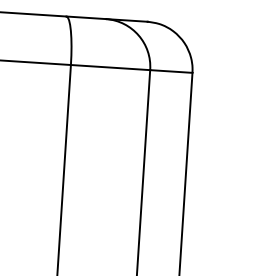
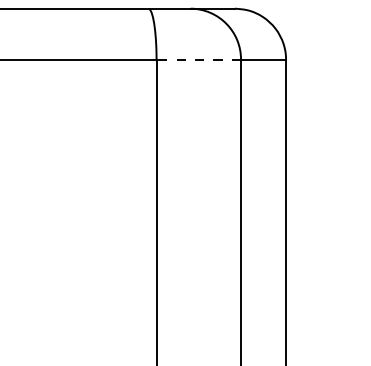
line: (110, 67) -> (198, 59), solid -> dashed

